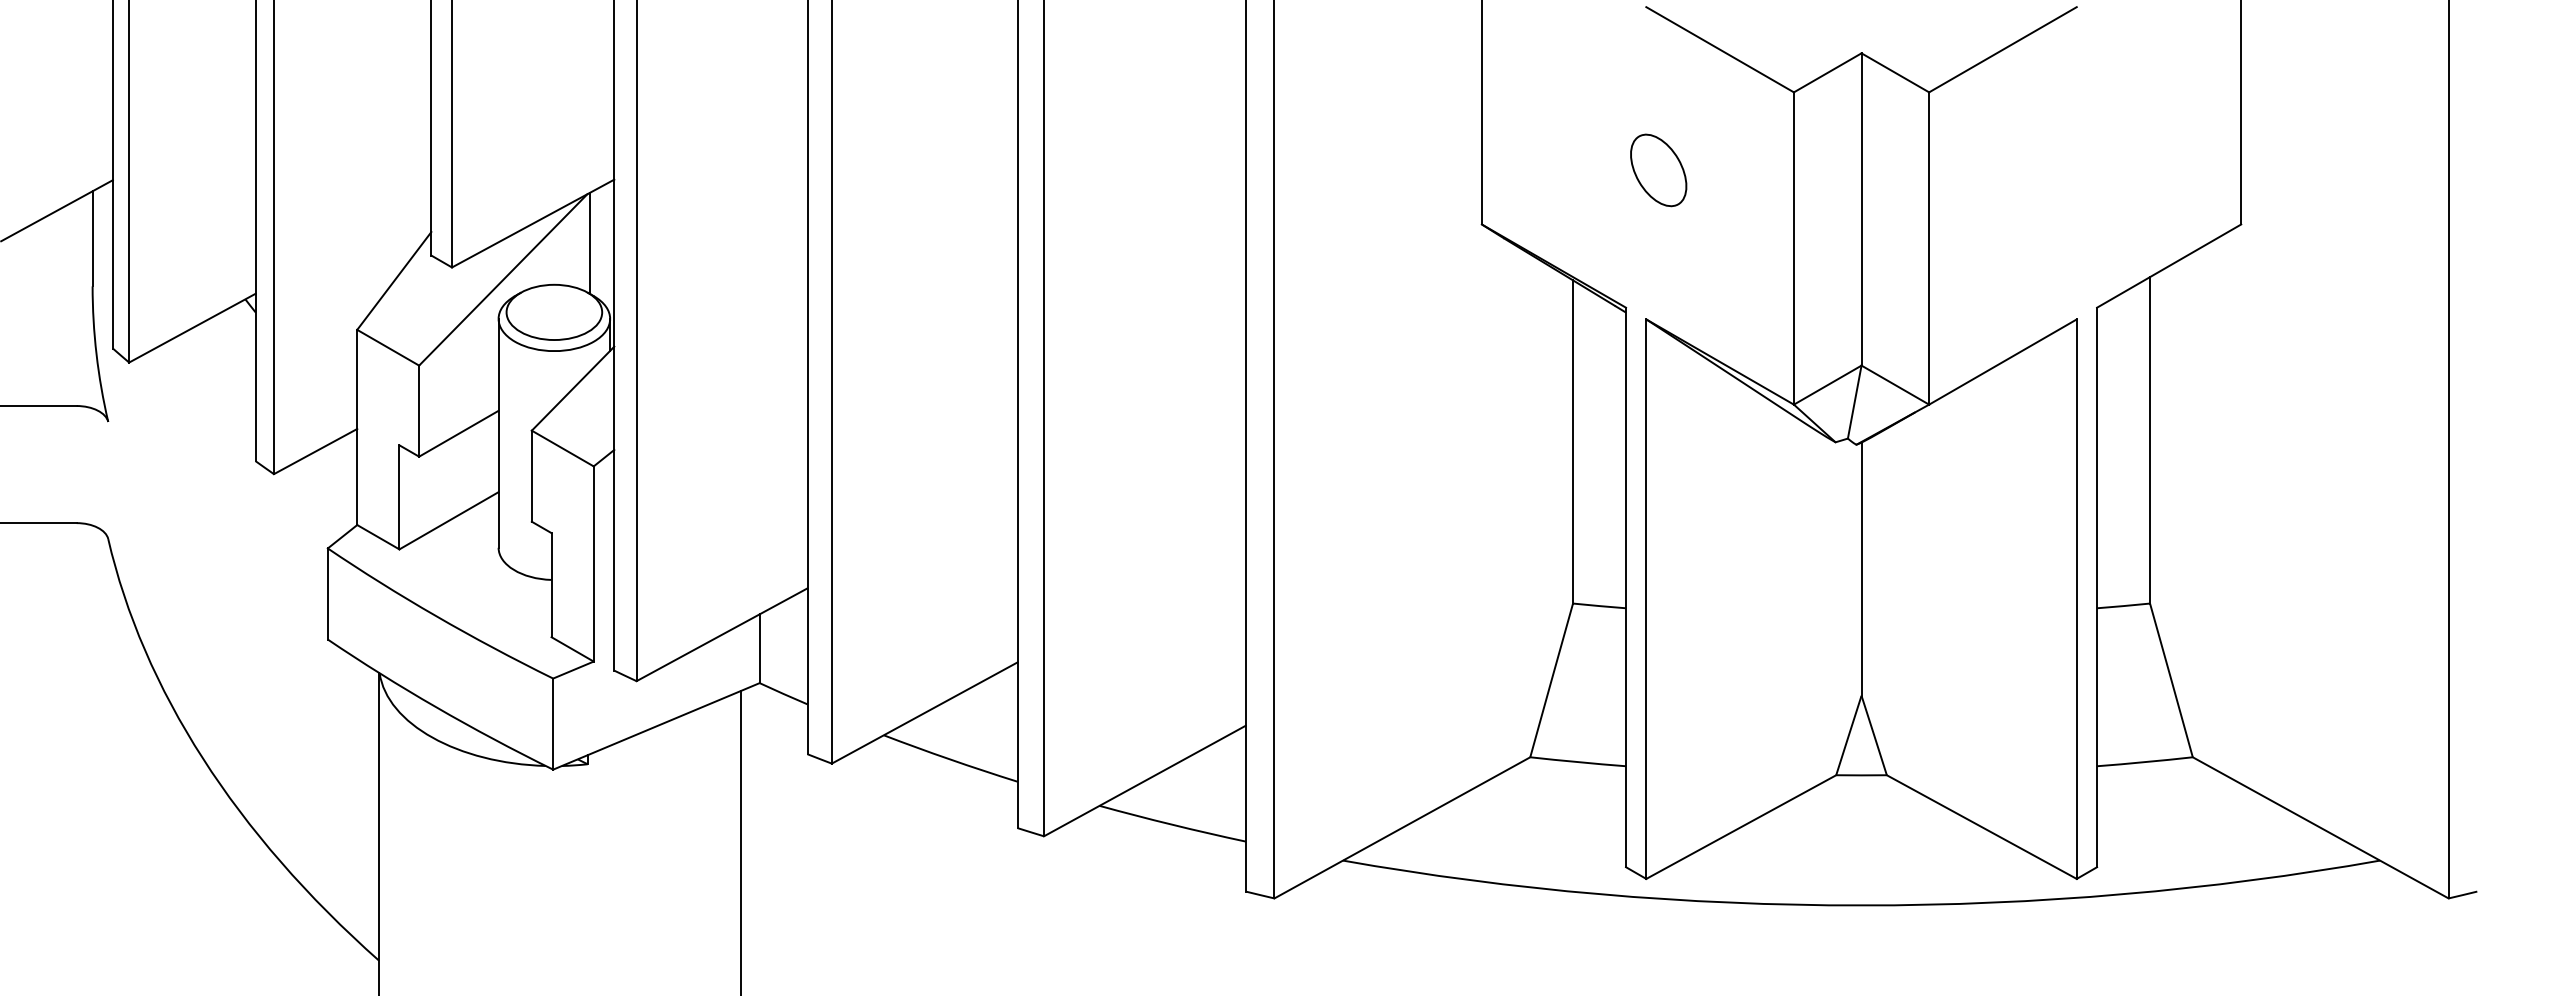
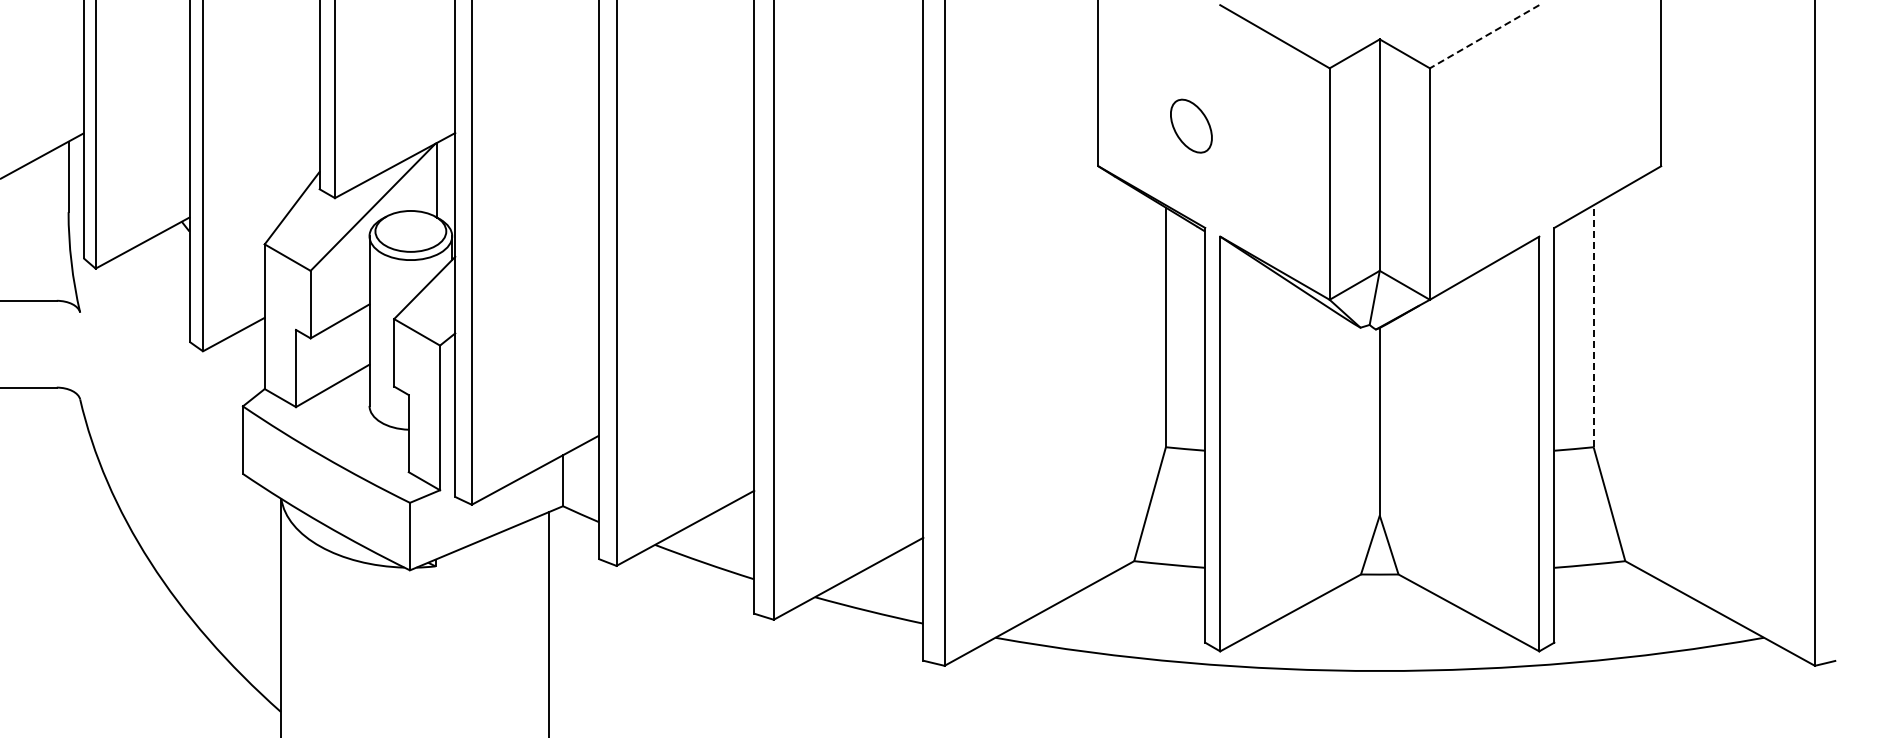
line: (2002, 49) -> (1484, 36), solid -> dashed
part: (1658, 169) -> (1191, 125), moved
line: (2149, 440) -> (1593, 326), solid -> dashed

